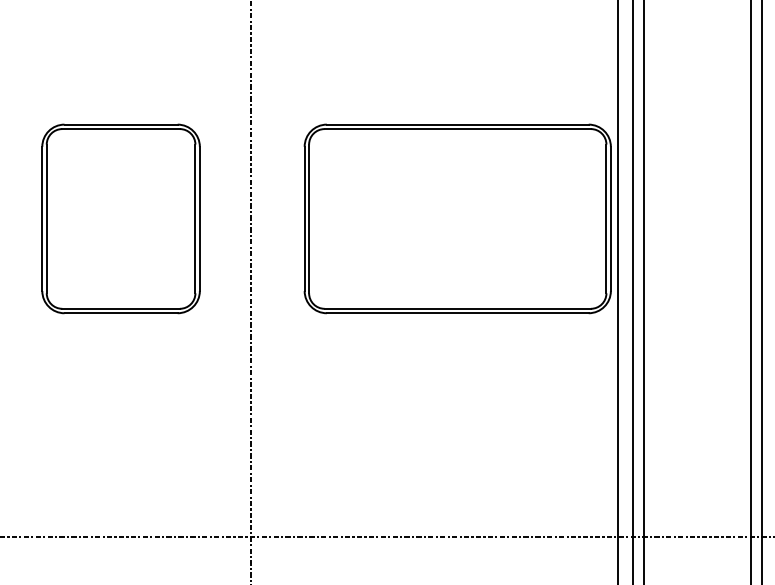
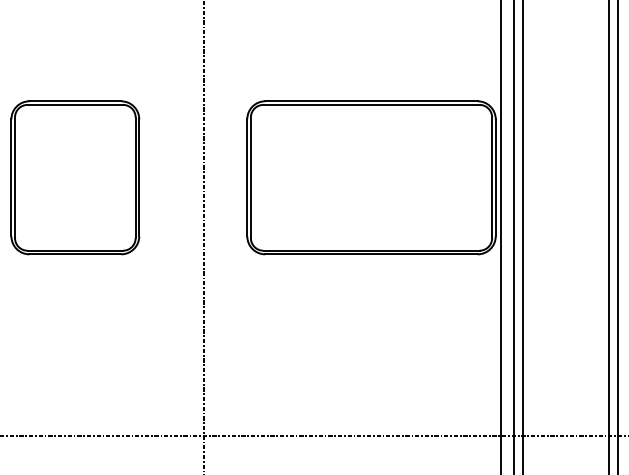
part: (121, 218) -> (75, 177), moved

